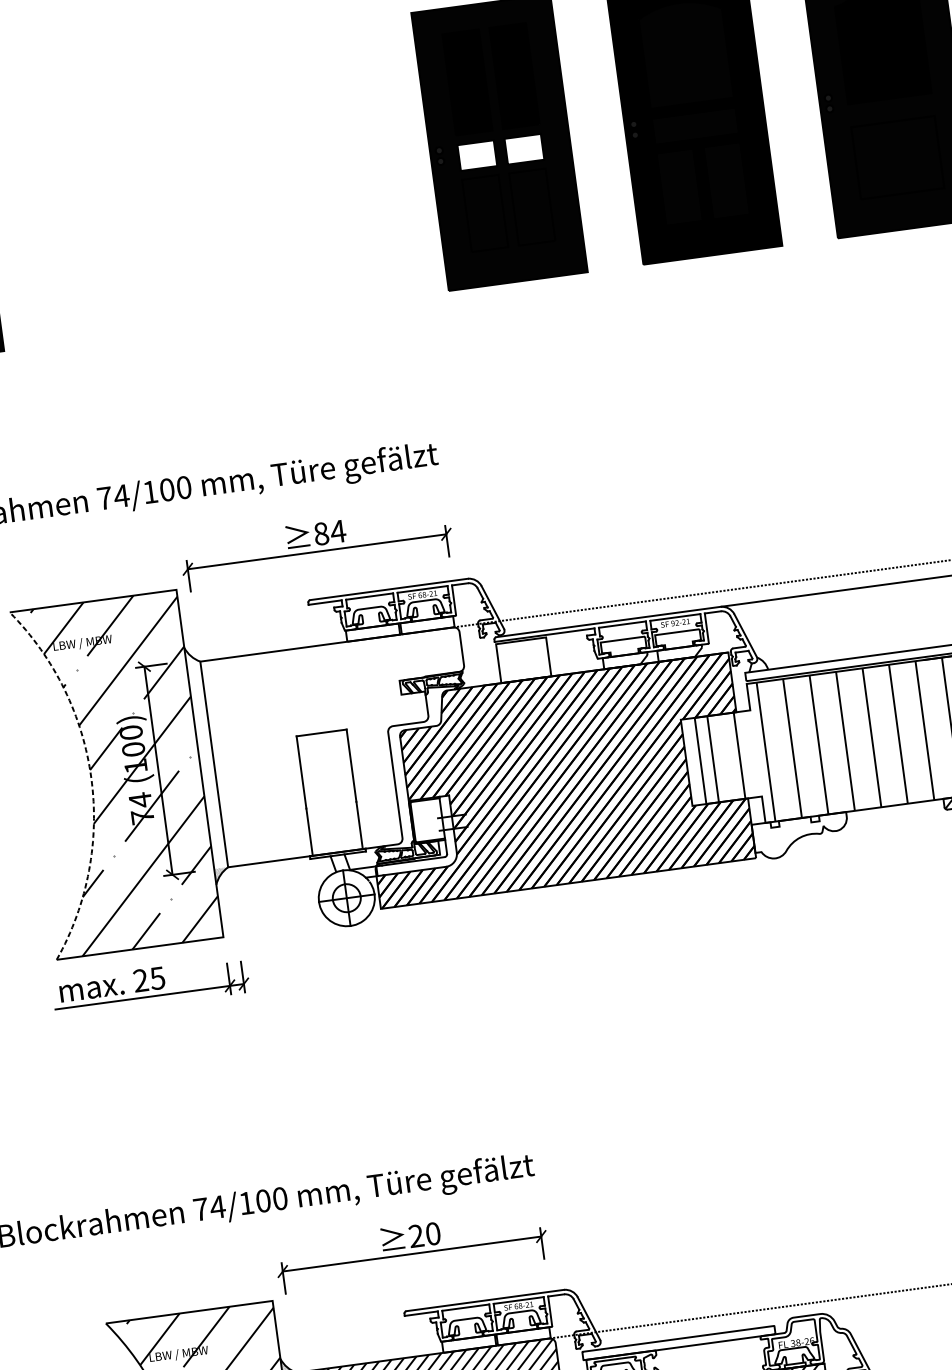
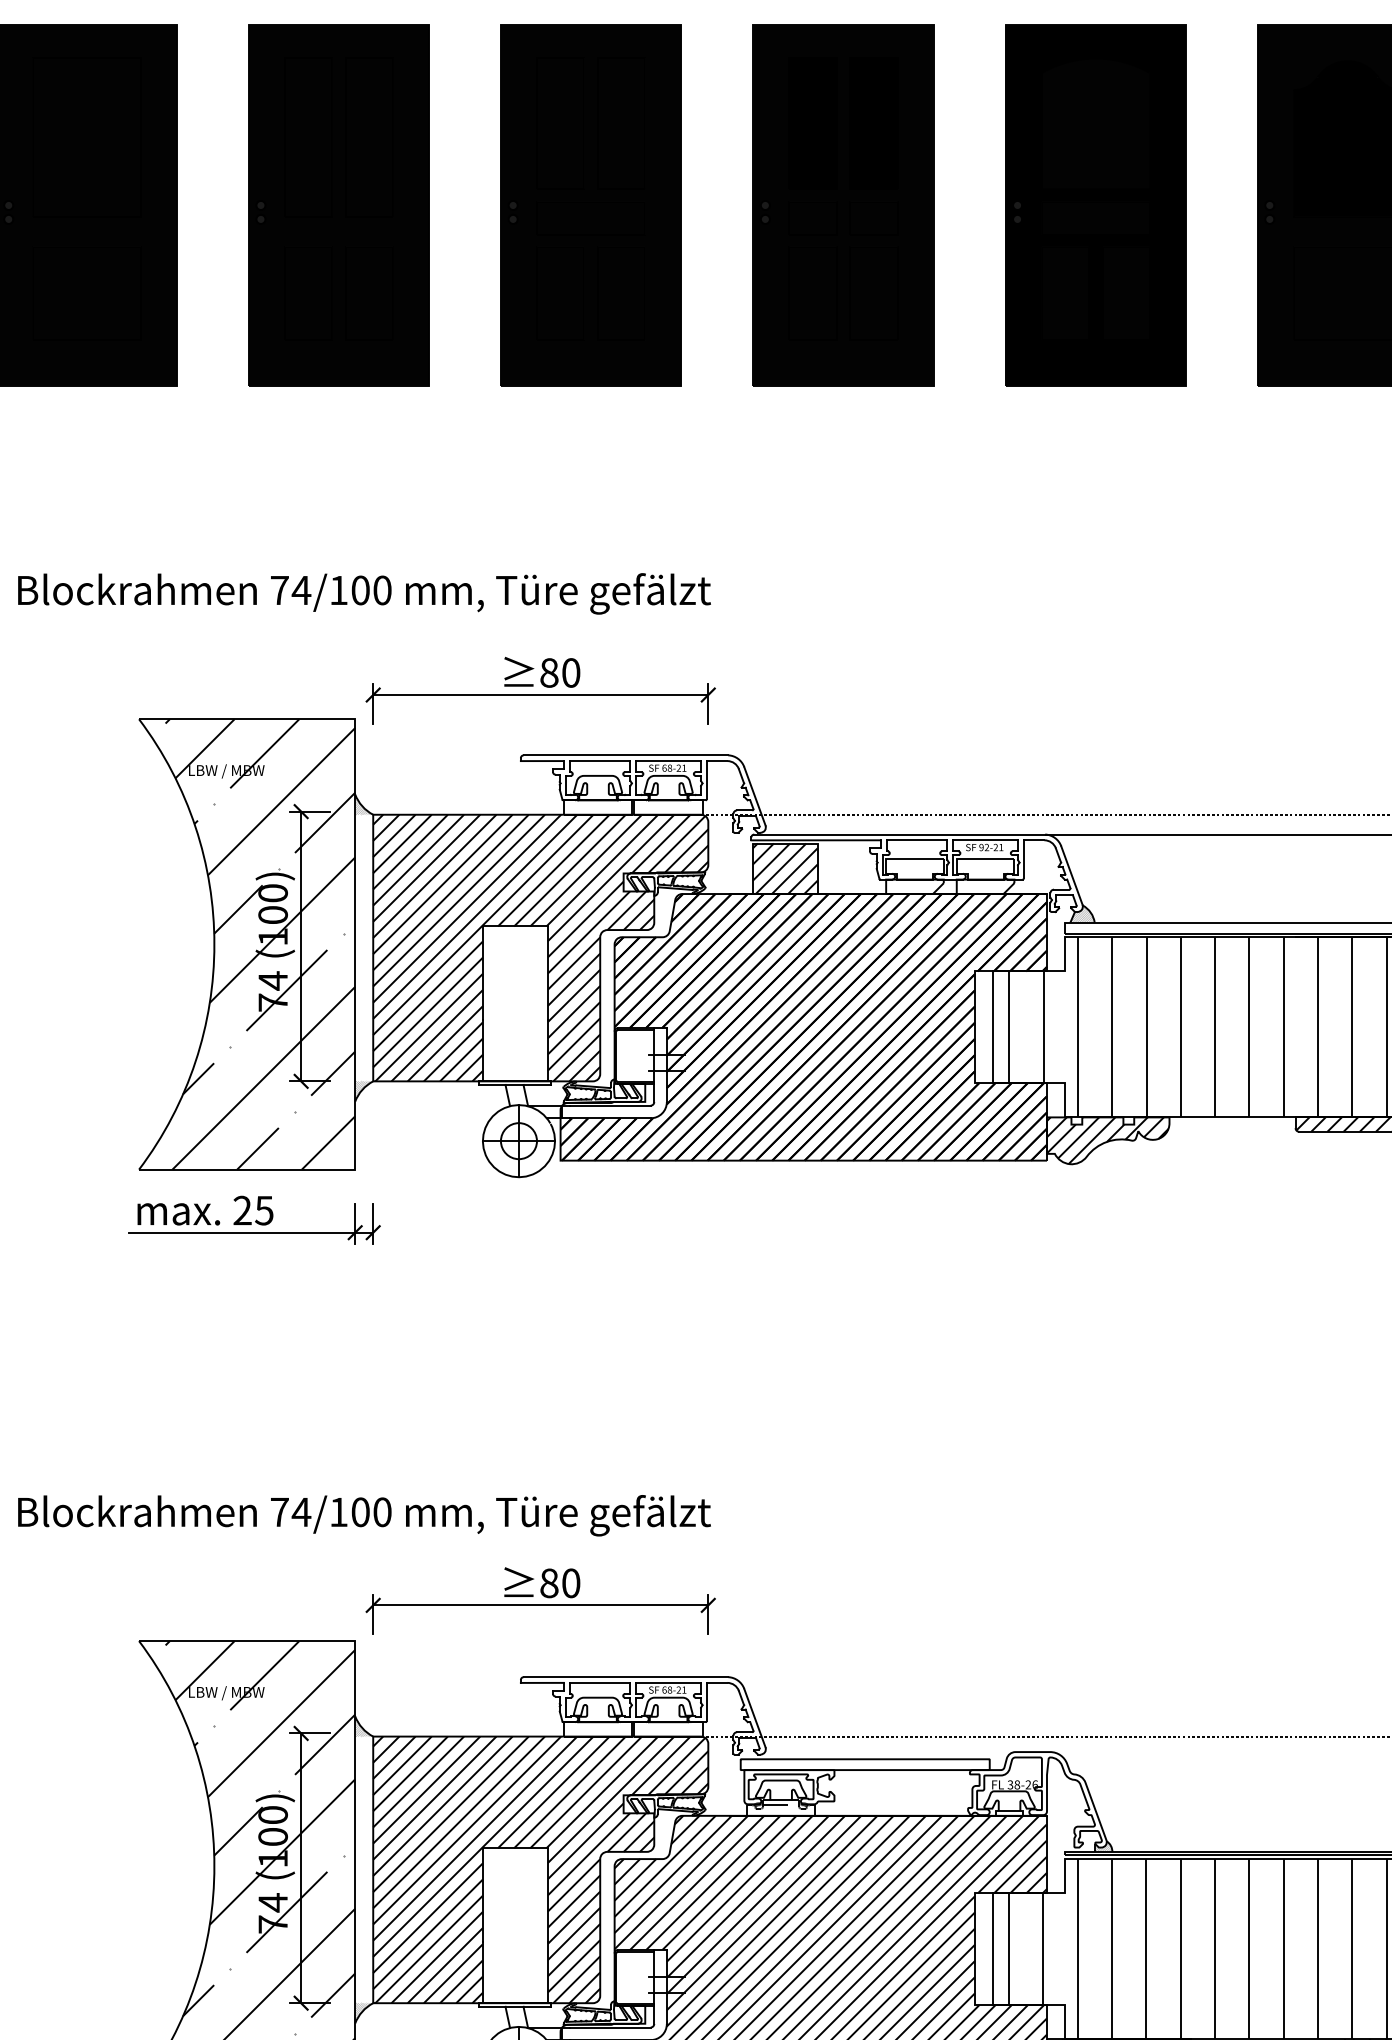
fill: (523, 148) -> (873, 217), added
fill: (476, 155) -> (812, 217), added
part: (304, 169) -> (590, 205), added
part: (110, 195) -> (338, 205), added
text: (337, 531) -> (570, 672), 84 -> 80
hatch: (191, 655) -> (363, 805), added
hatch: (523, 660) -> (784, 868), added
hatch: (757, 663) -> (1082, 913), added
hatch: (343, 746) -> (540, 947), added
arc: (91, 778) -> (214, 944), dashed -> solid
hatch: (800, 836) -> (1107, 1140), added
text: (416, 1236) -> (549, 1583), 20 -> 80

